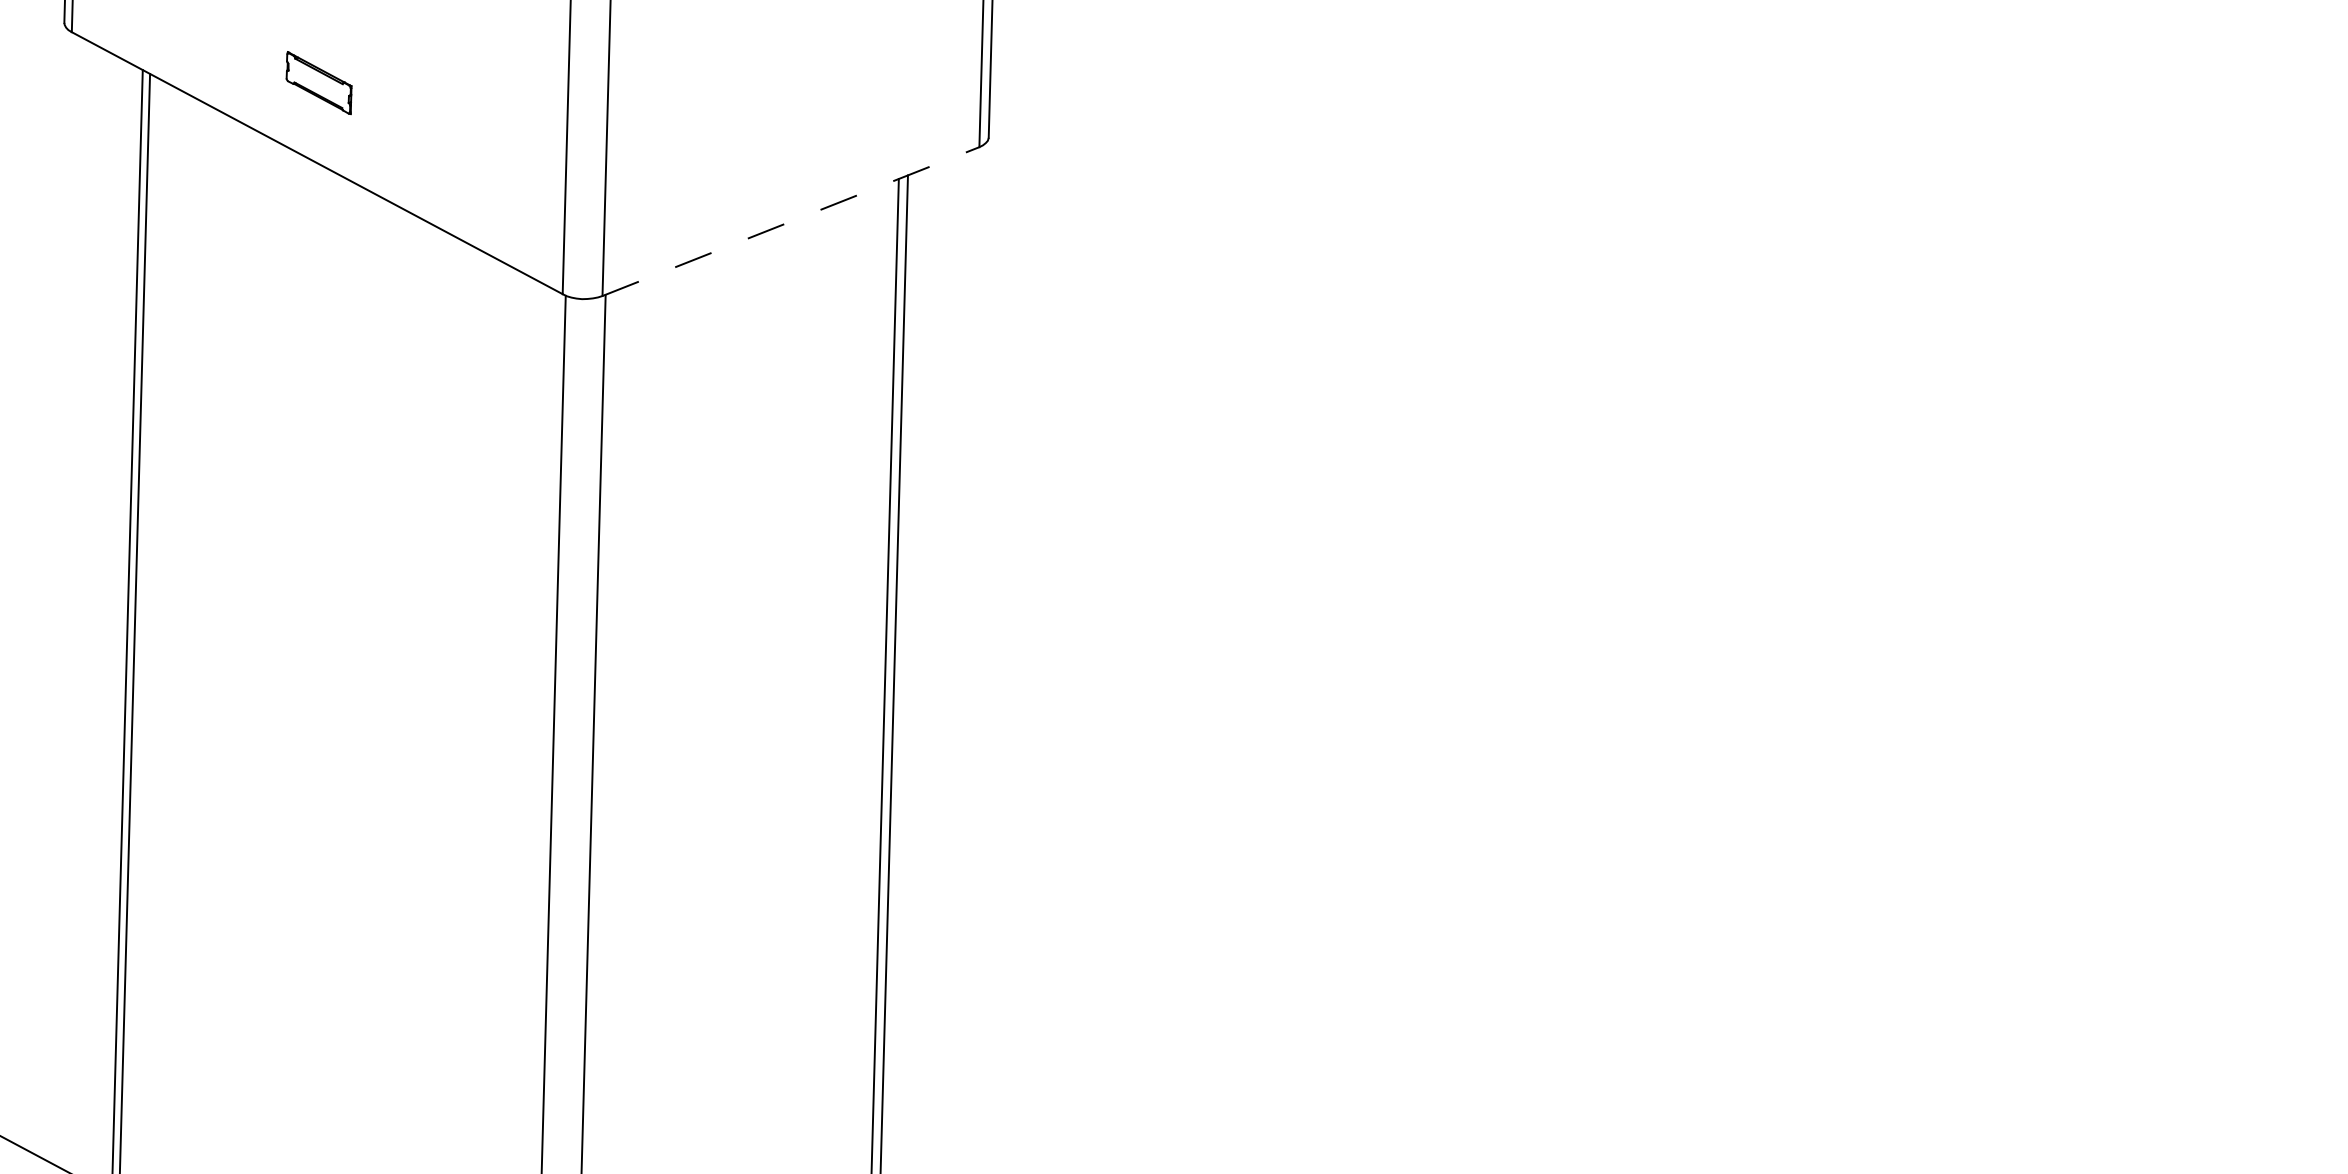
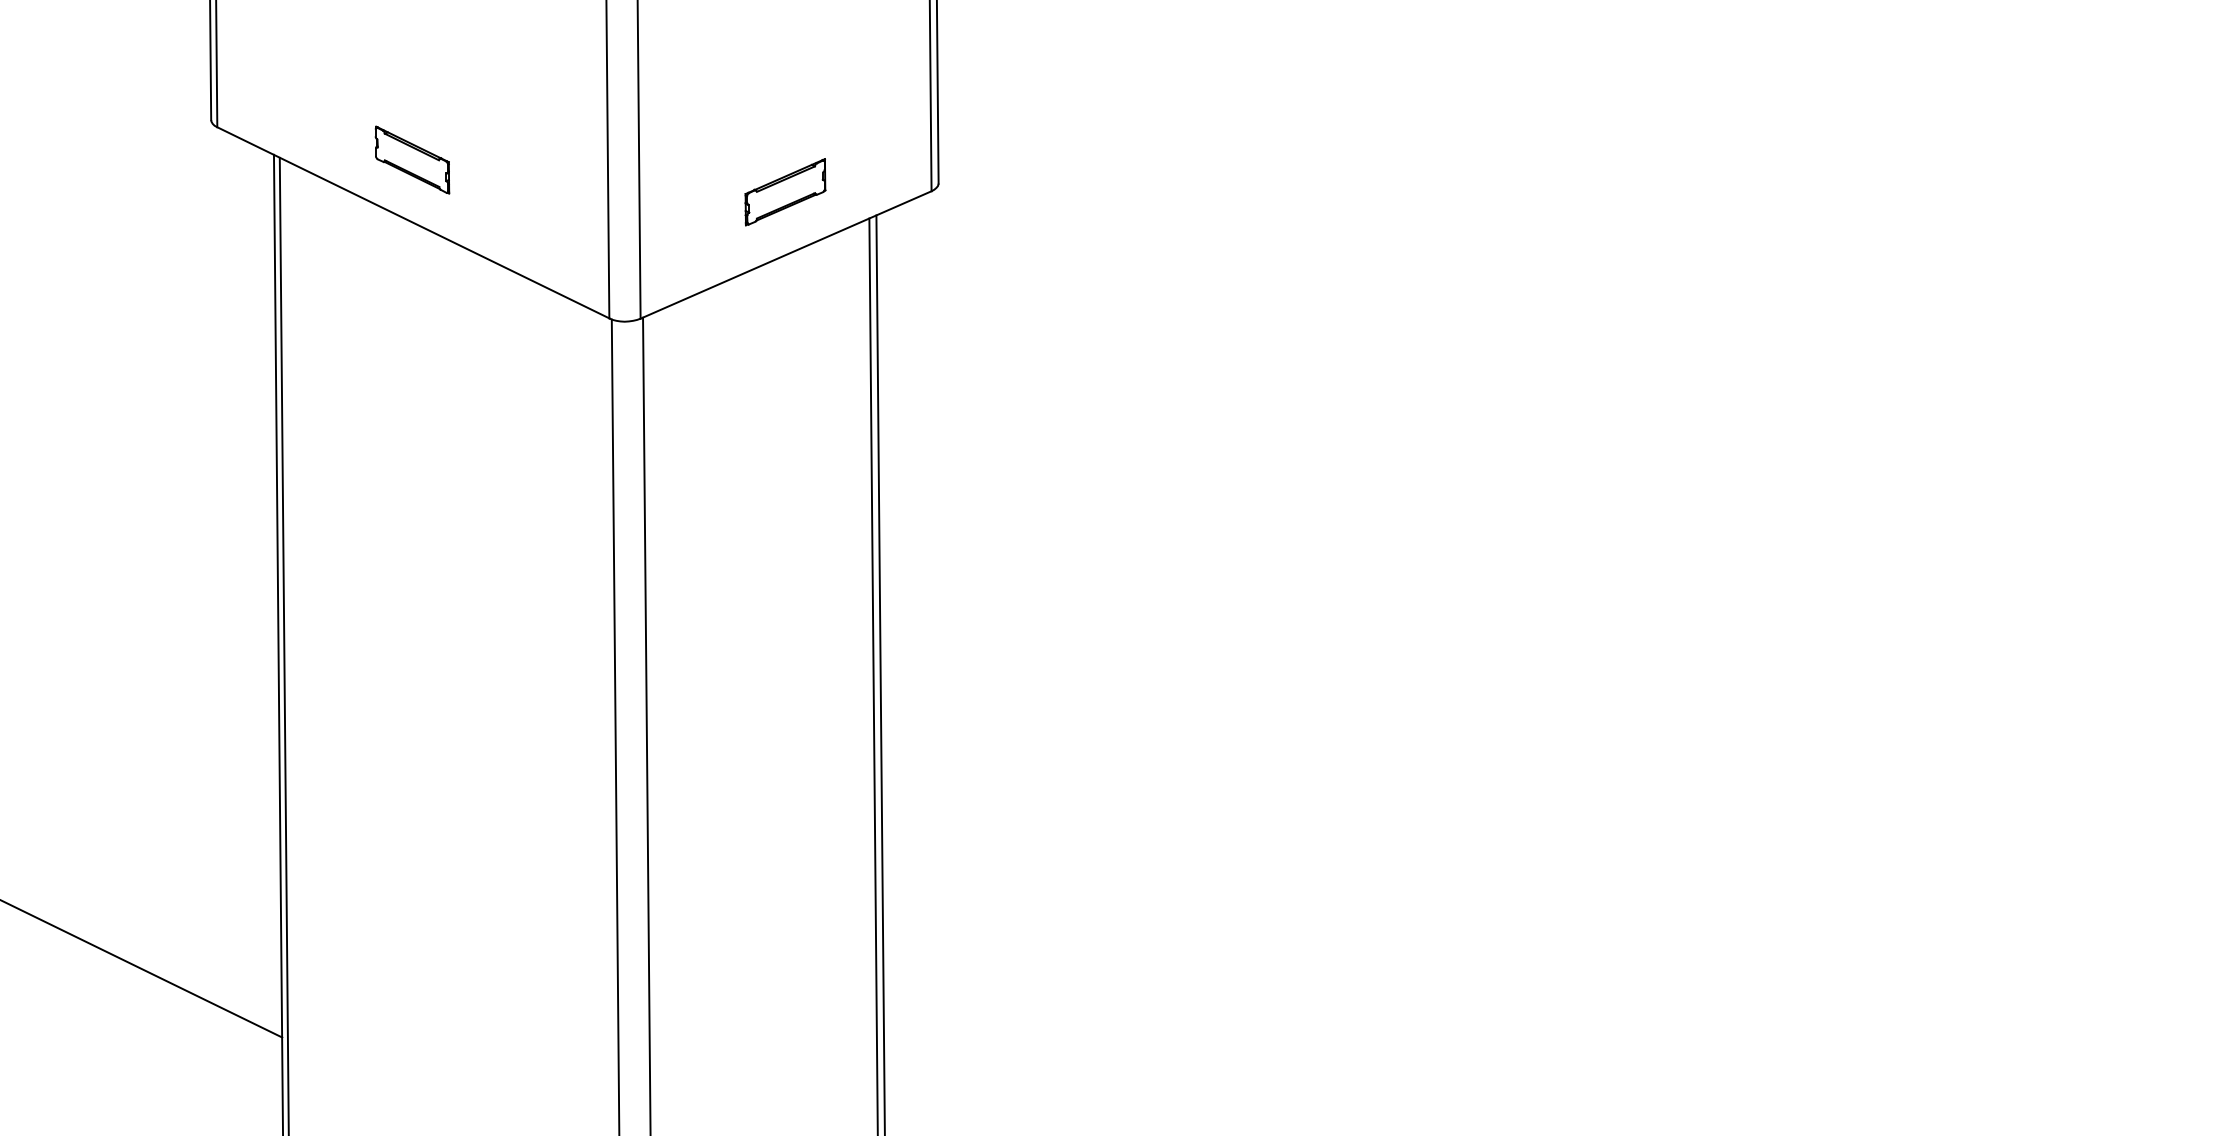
part: (319, 82) -> (412, 159), size x1.43
part: (793, 141) -> (785, 192), added
line: (791, 221) -> (786, 254), dashed -> solid

